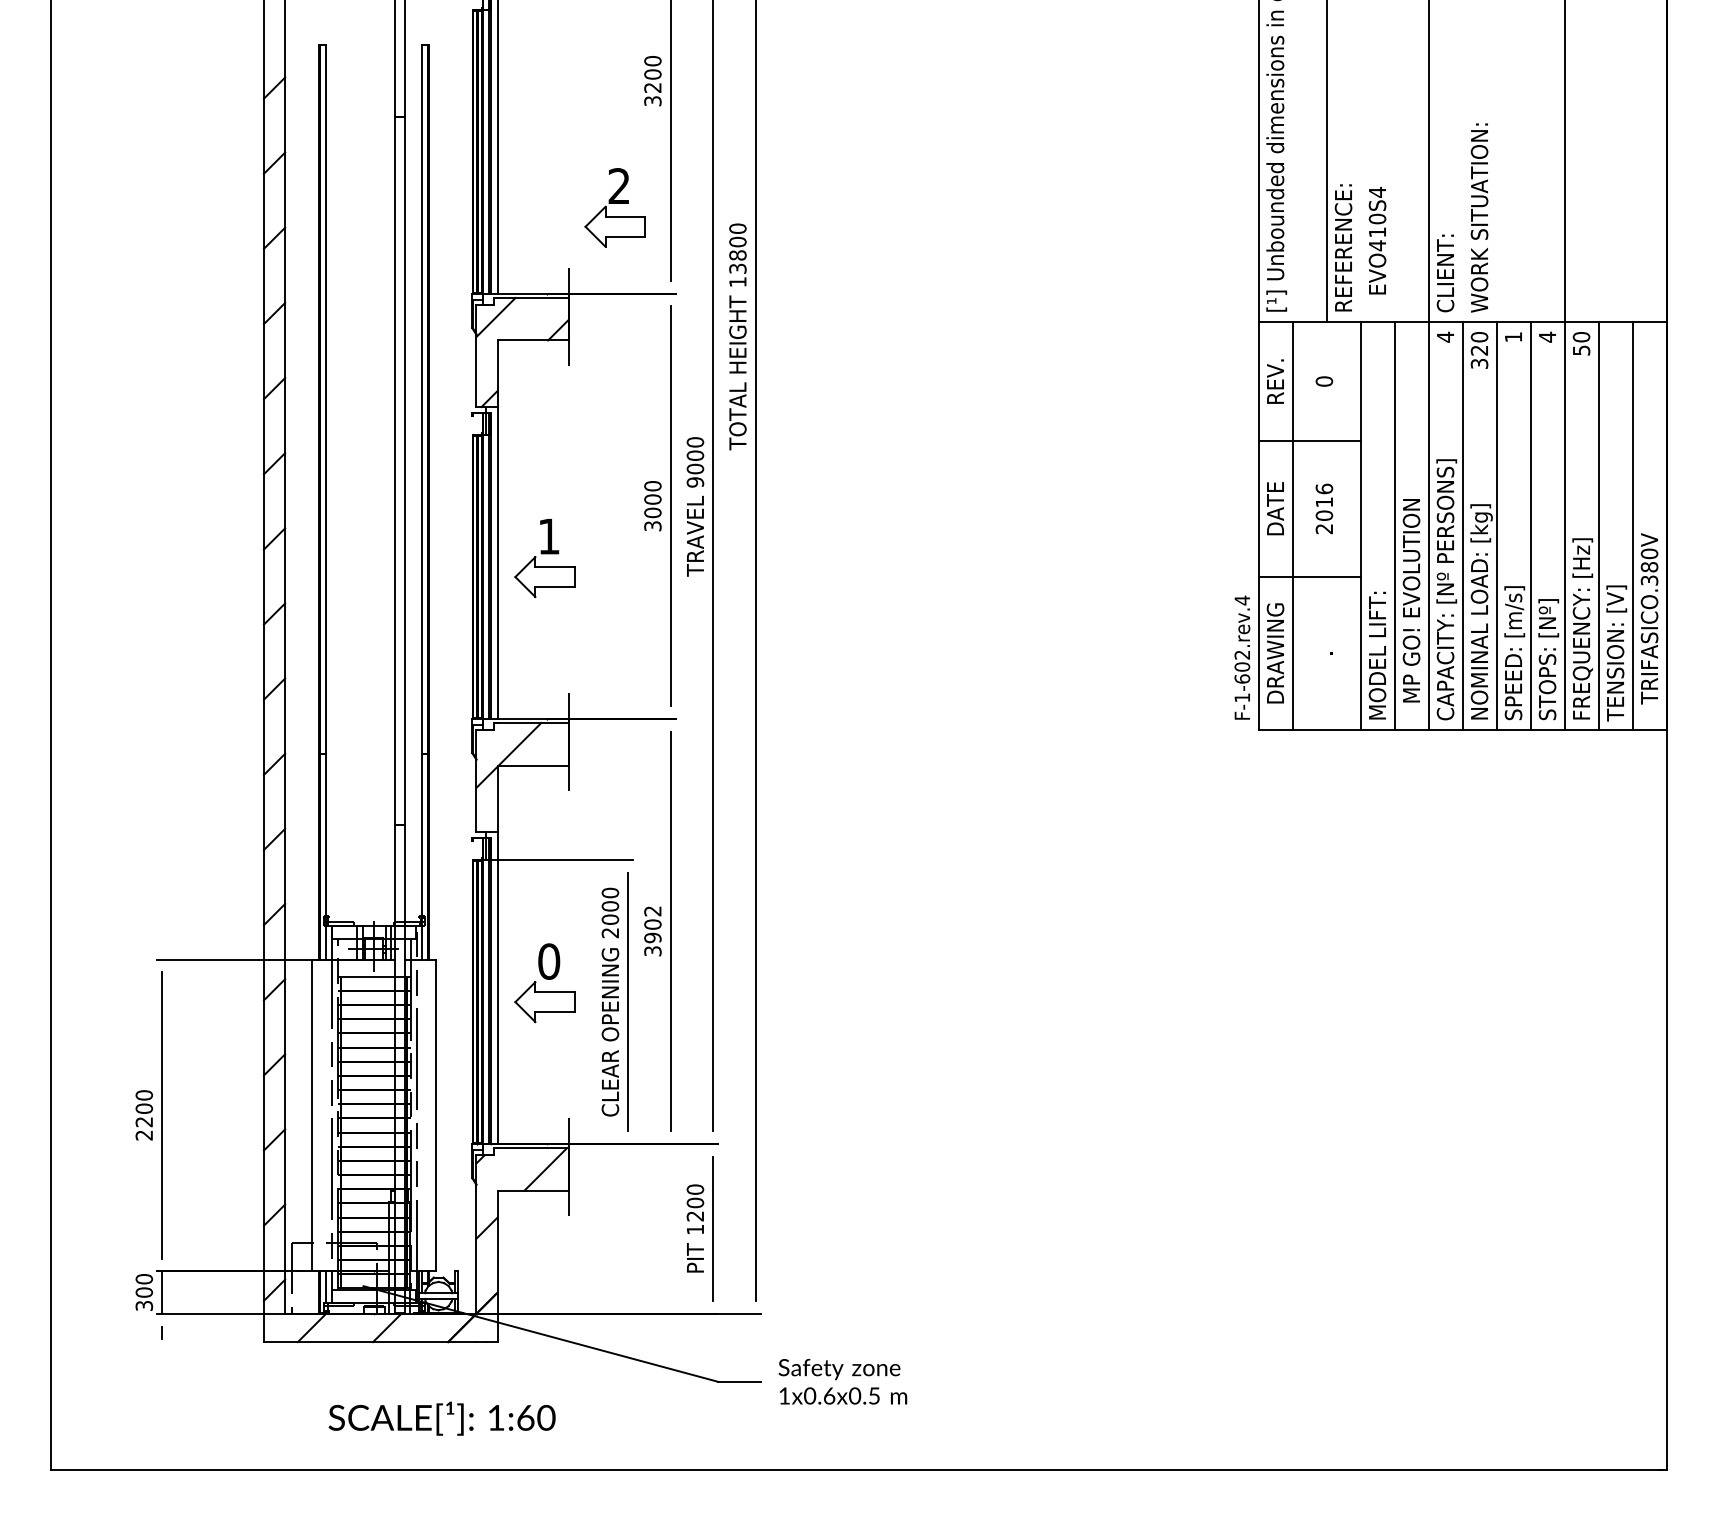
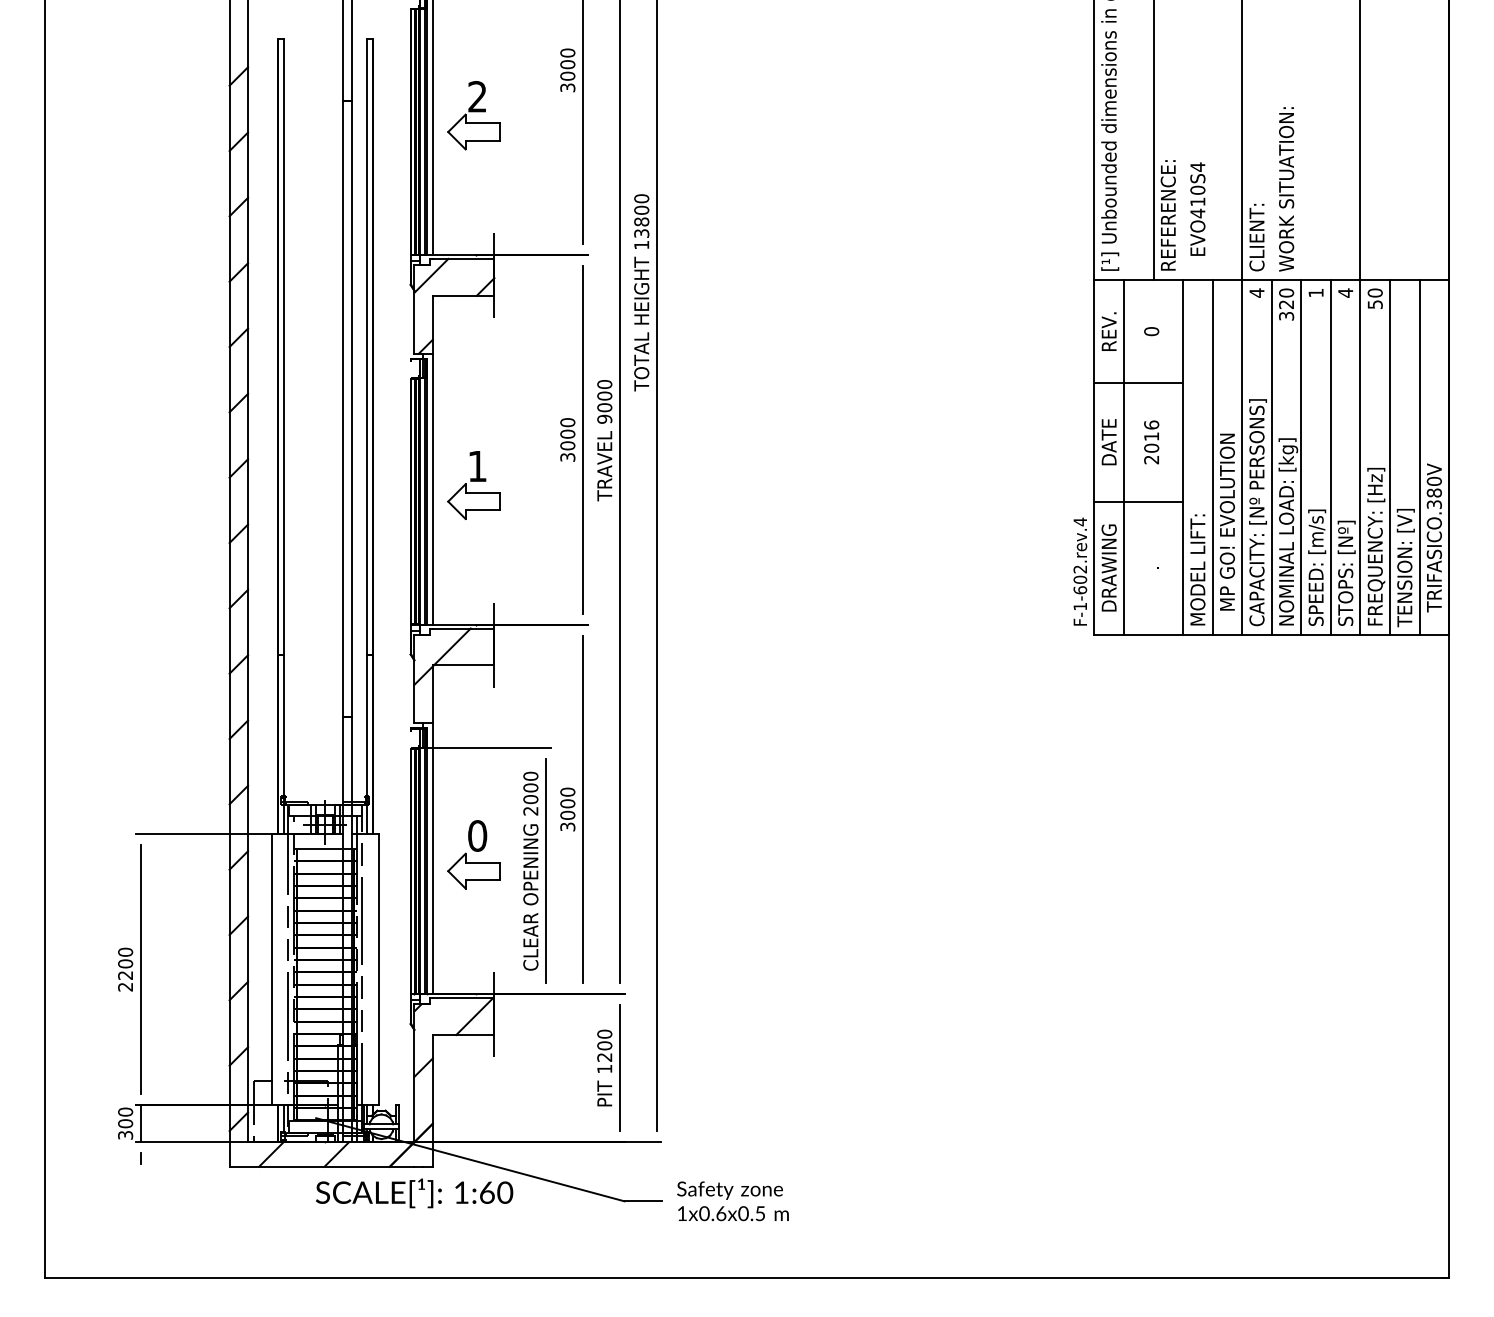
text: (652, 86) -> (567, 75), 3200 -> 3000
part: (614, 207) -> (473, 115), moved
text: (652, 924) -> (567, 803), 3902 -> 3000
text: (442, 1418) -> (414, 1193), moved

